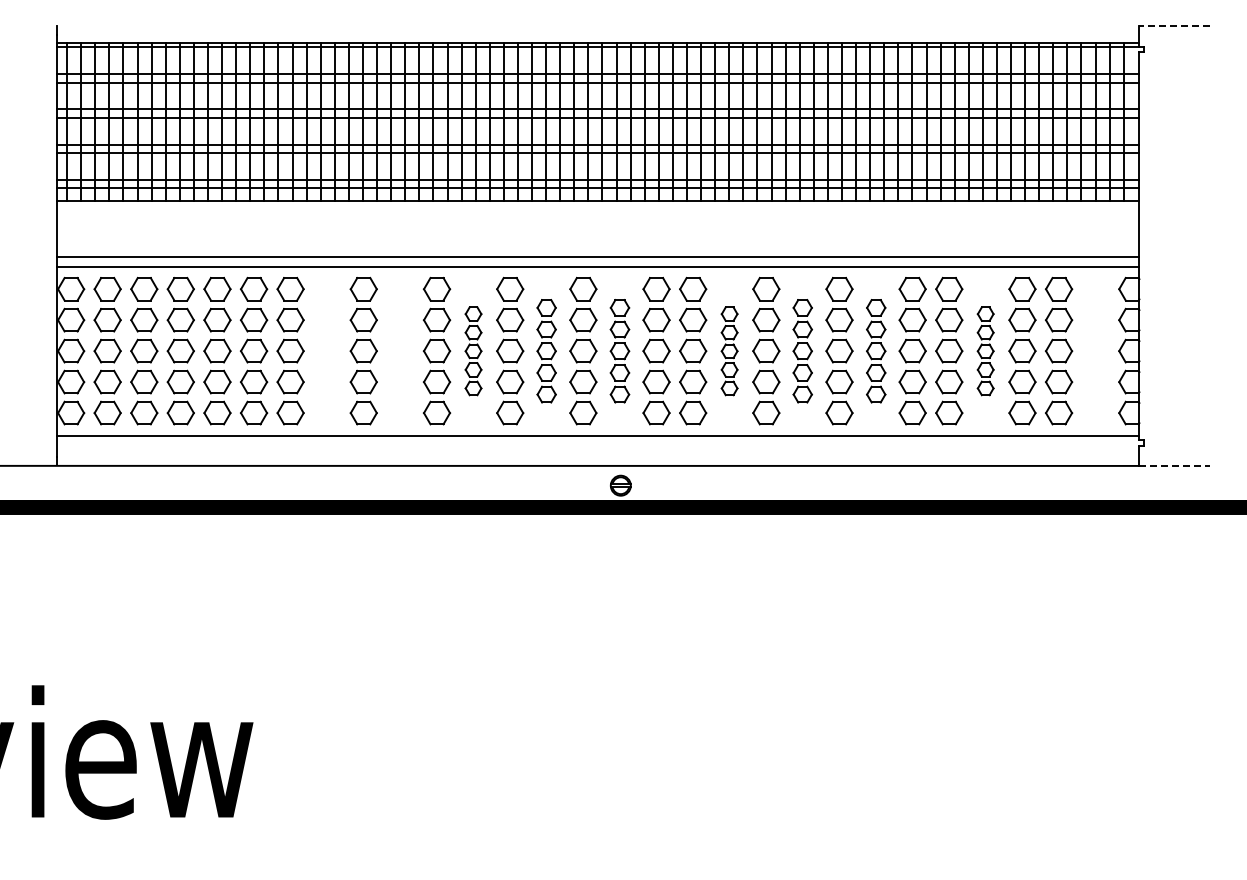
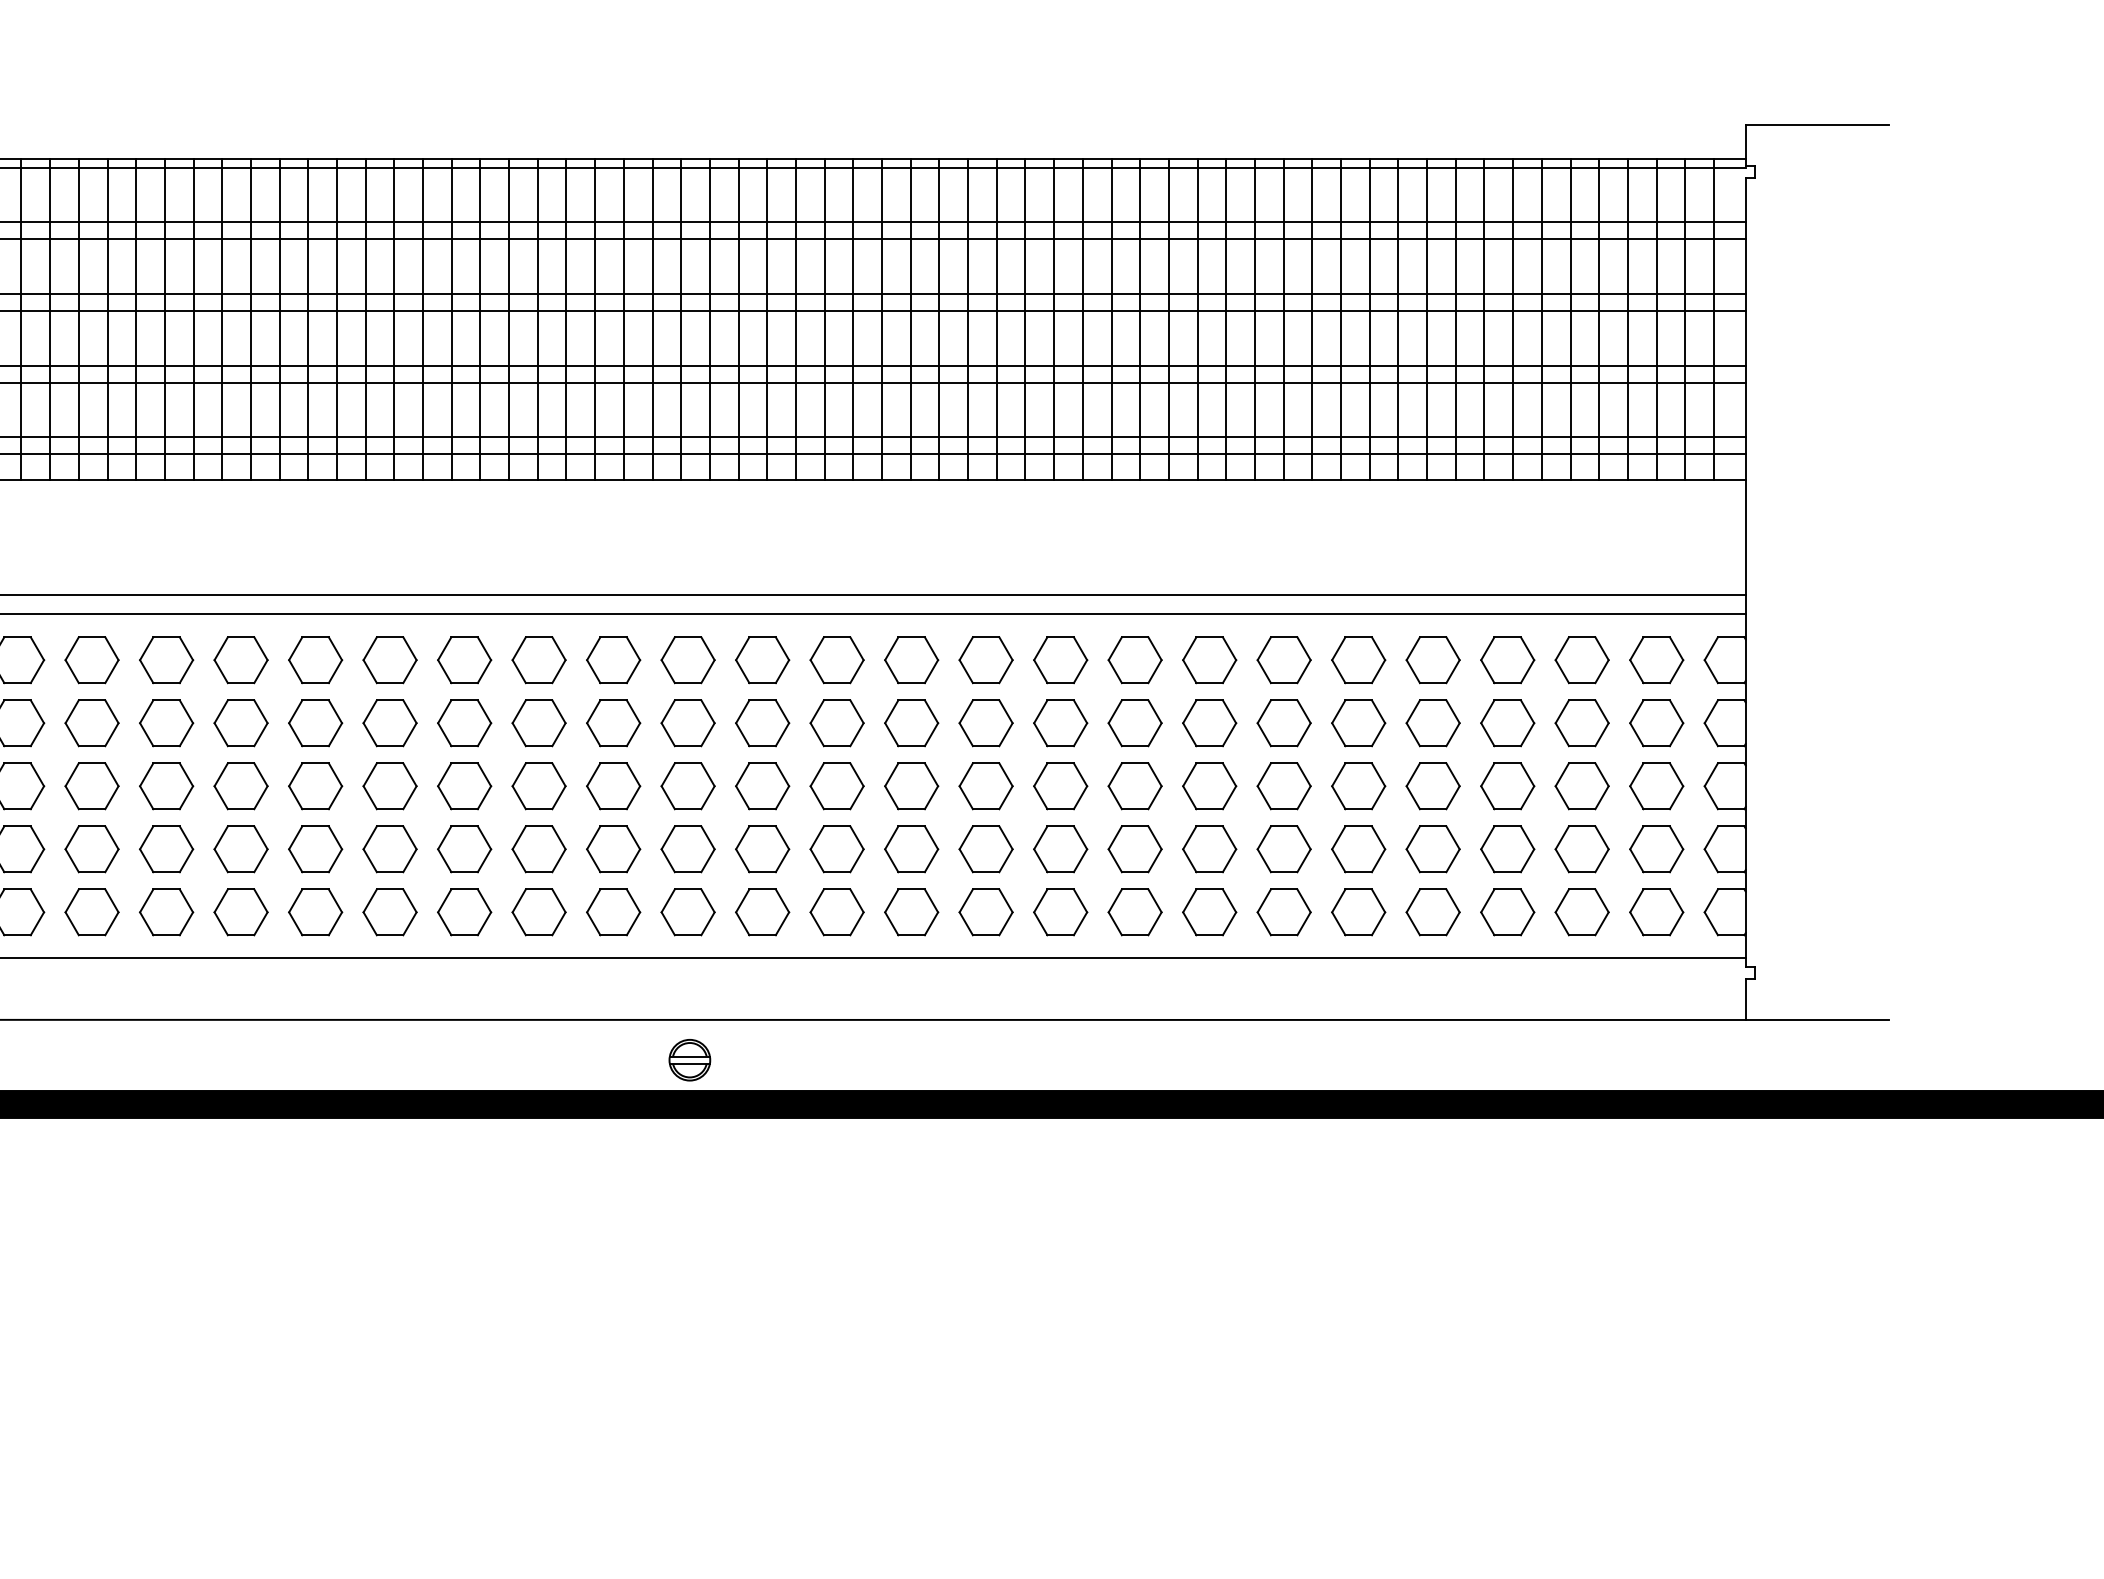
line: (1174, 26) -> (1817, 125), dashed -> solid
part: (327, 351) -> (92, 786), added
part: (400, 351) -> (241, 786), added
part: (473, 351) -> (389, 786), size x1.67
part: (546, 351) -> (538, 786), size x1.43
part: (619, 351) -> (687, 786), size x1.43
part: (729, 351) -> (911, 786), size x1.67
part: (802, 351) -> (1059, 786), size x1.43
part: (876, 351) -> (1210, 786), size x1.43
part: (985, 351) -> (1432, 786), size x1.67
part: (1095, 351) -> (1656, 786), added
line: (1175, 465) -> (1819, 1019), dashed -> solid

